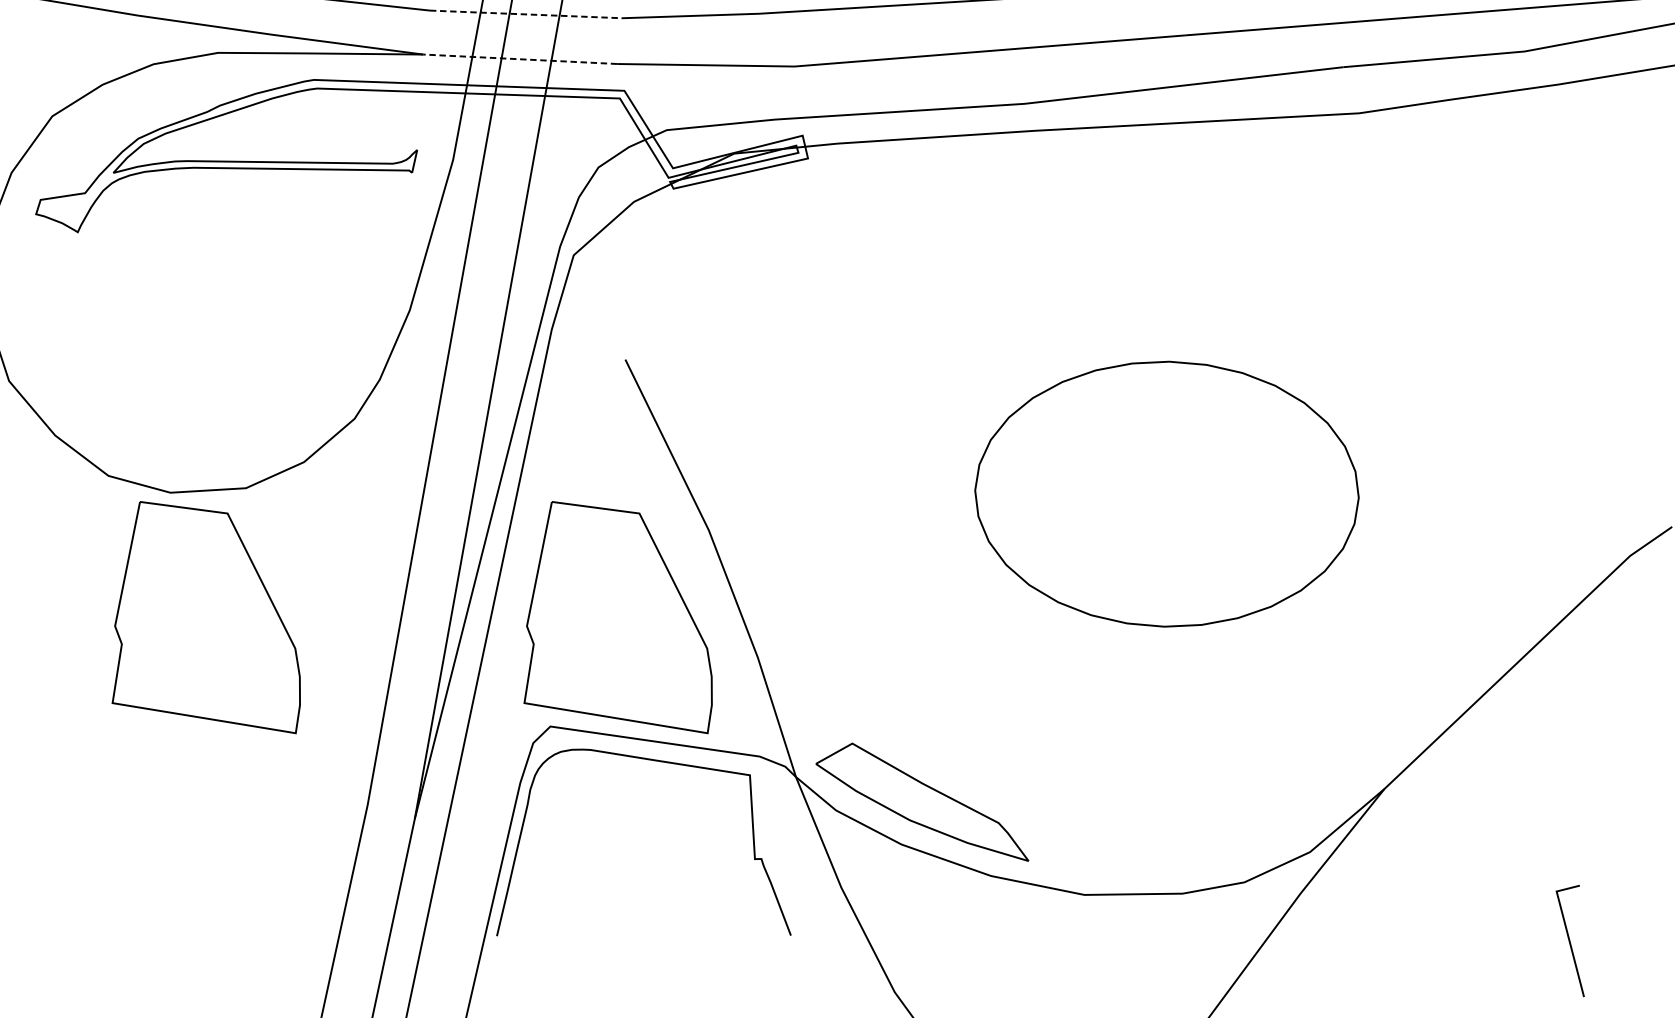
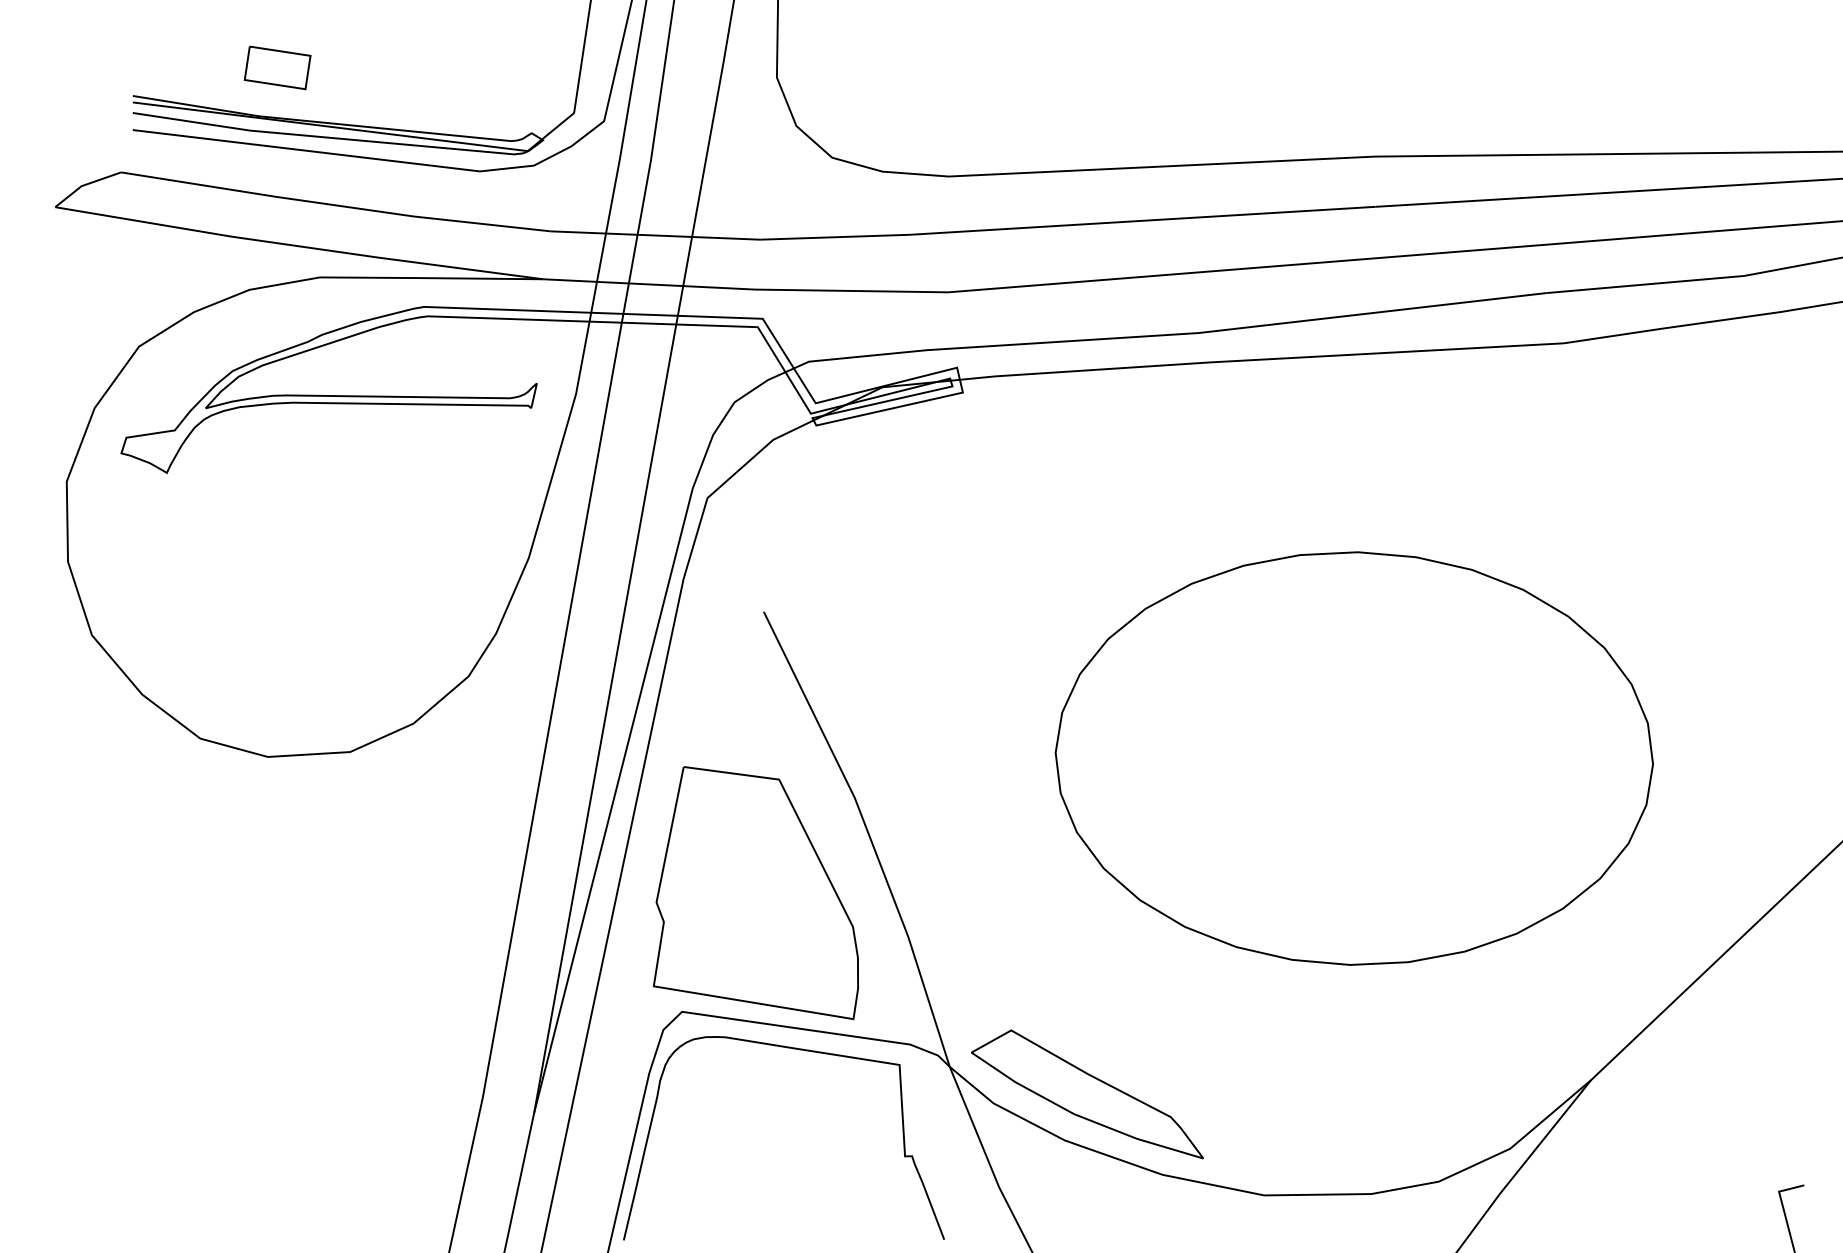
line: (526, 14) -> (655, 235), dashed -> solid
line: (520, 59) -> (649, 284), dashed -> solid
part: (1166, 494) -> (1353, 758), size x1.43
part: (205, 617) -> (306, 893), removed

